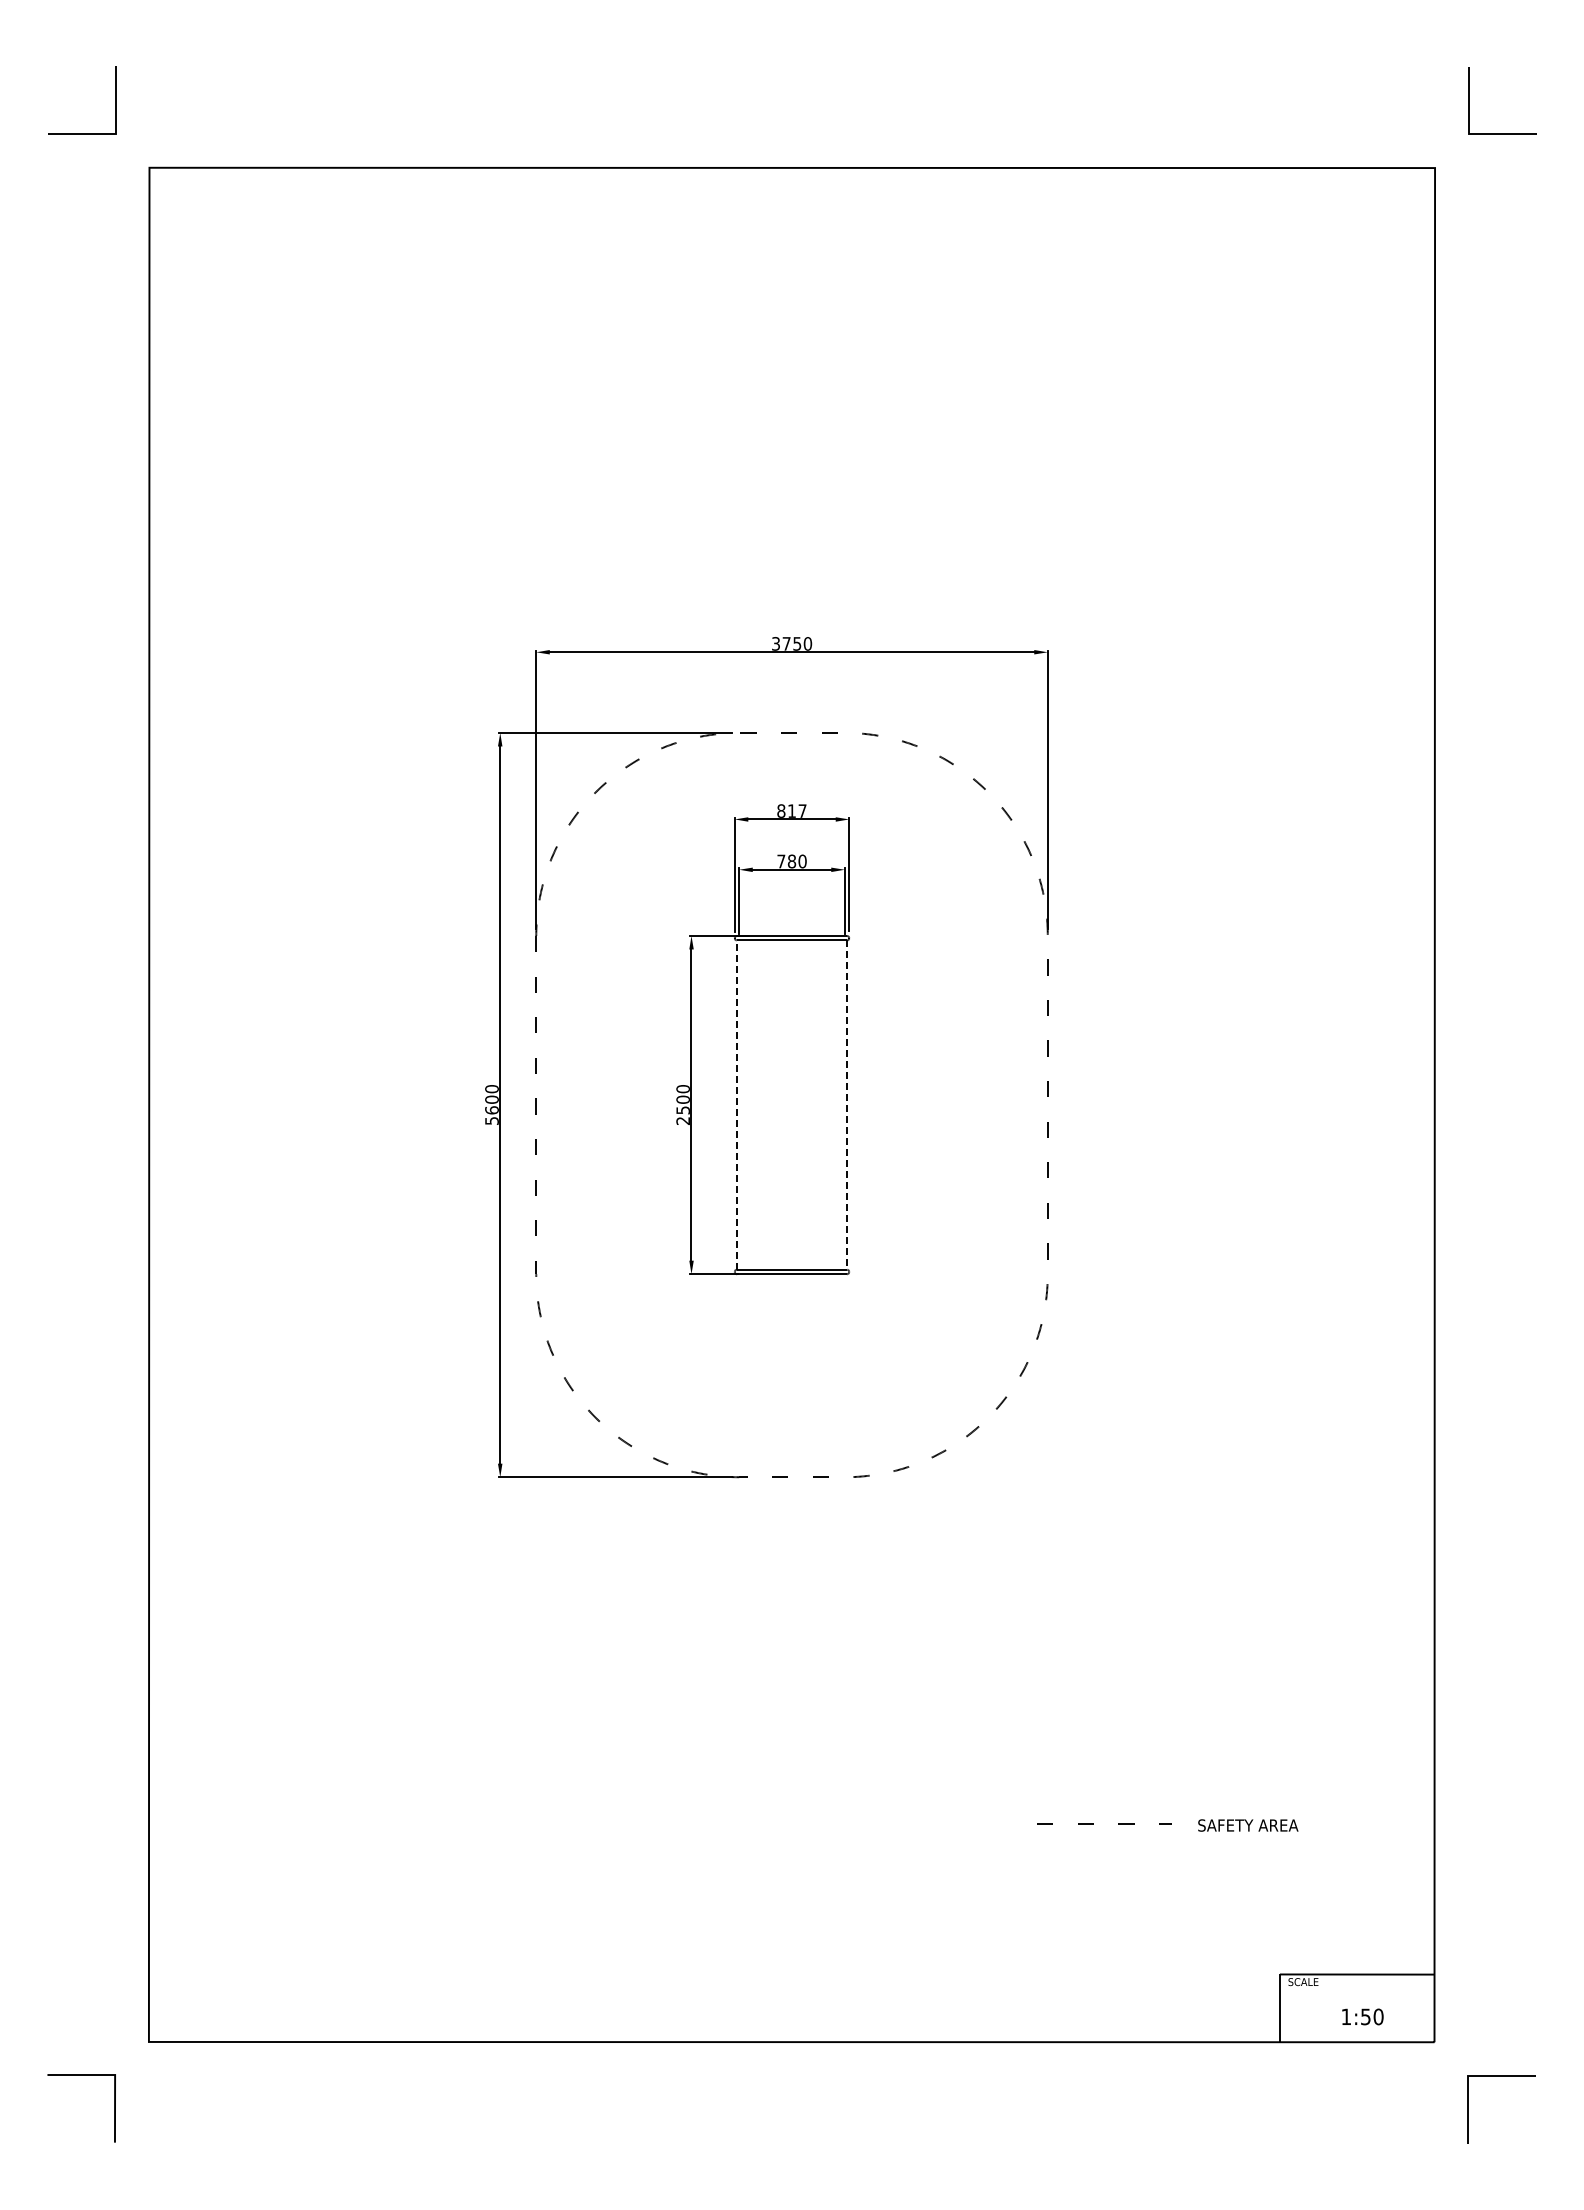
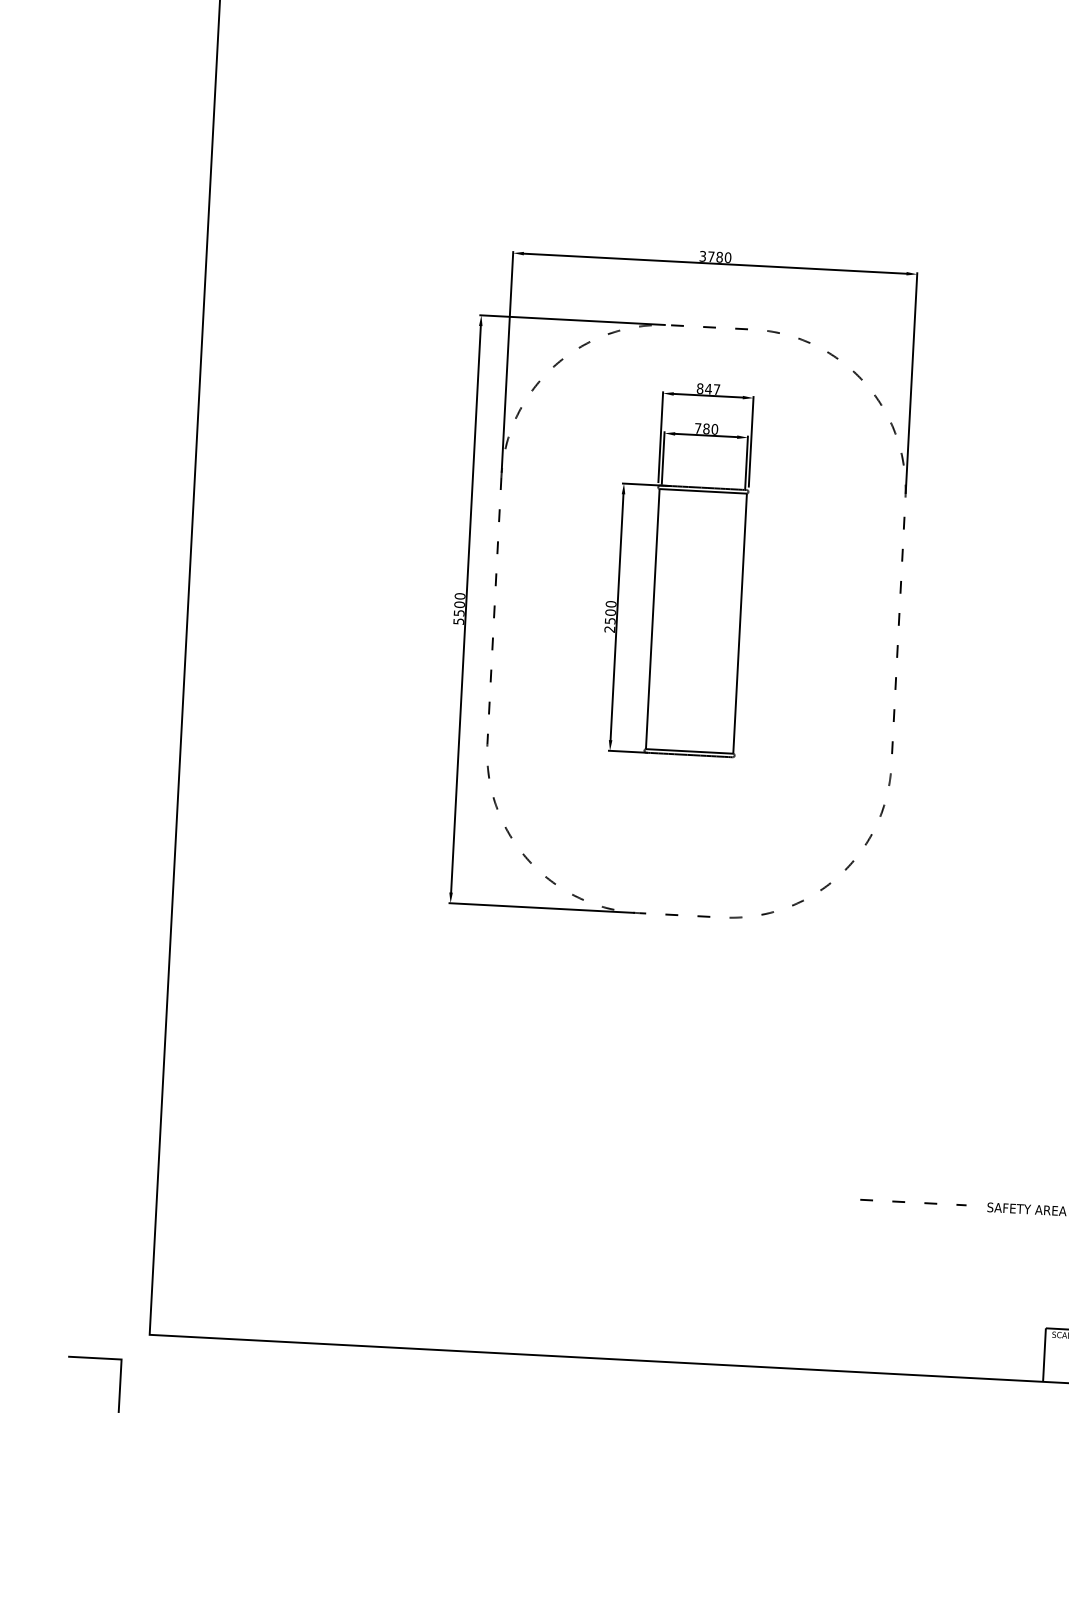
text: (797, 643) -> (719, 257), 3750 -> 3780
text: (791, 810) -> (708, 388), 817 -> 847
line: (736, 1105) -> (652, 619), dashed -> solid
line: (847, 1105) -> (740, 624), dashed -> solid
text: (491, 1110) -> (458, 613), 5600 -> 5500

